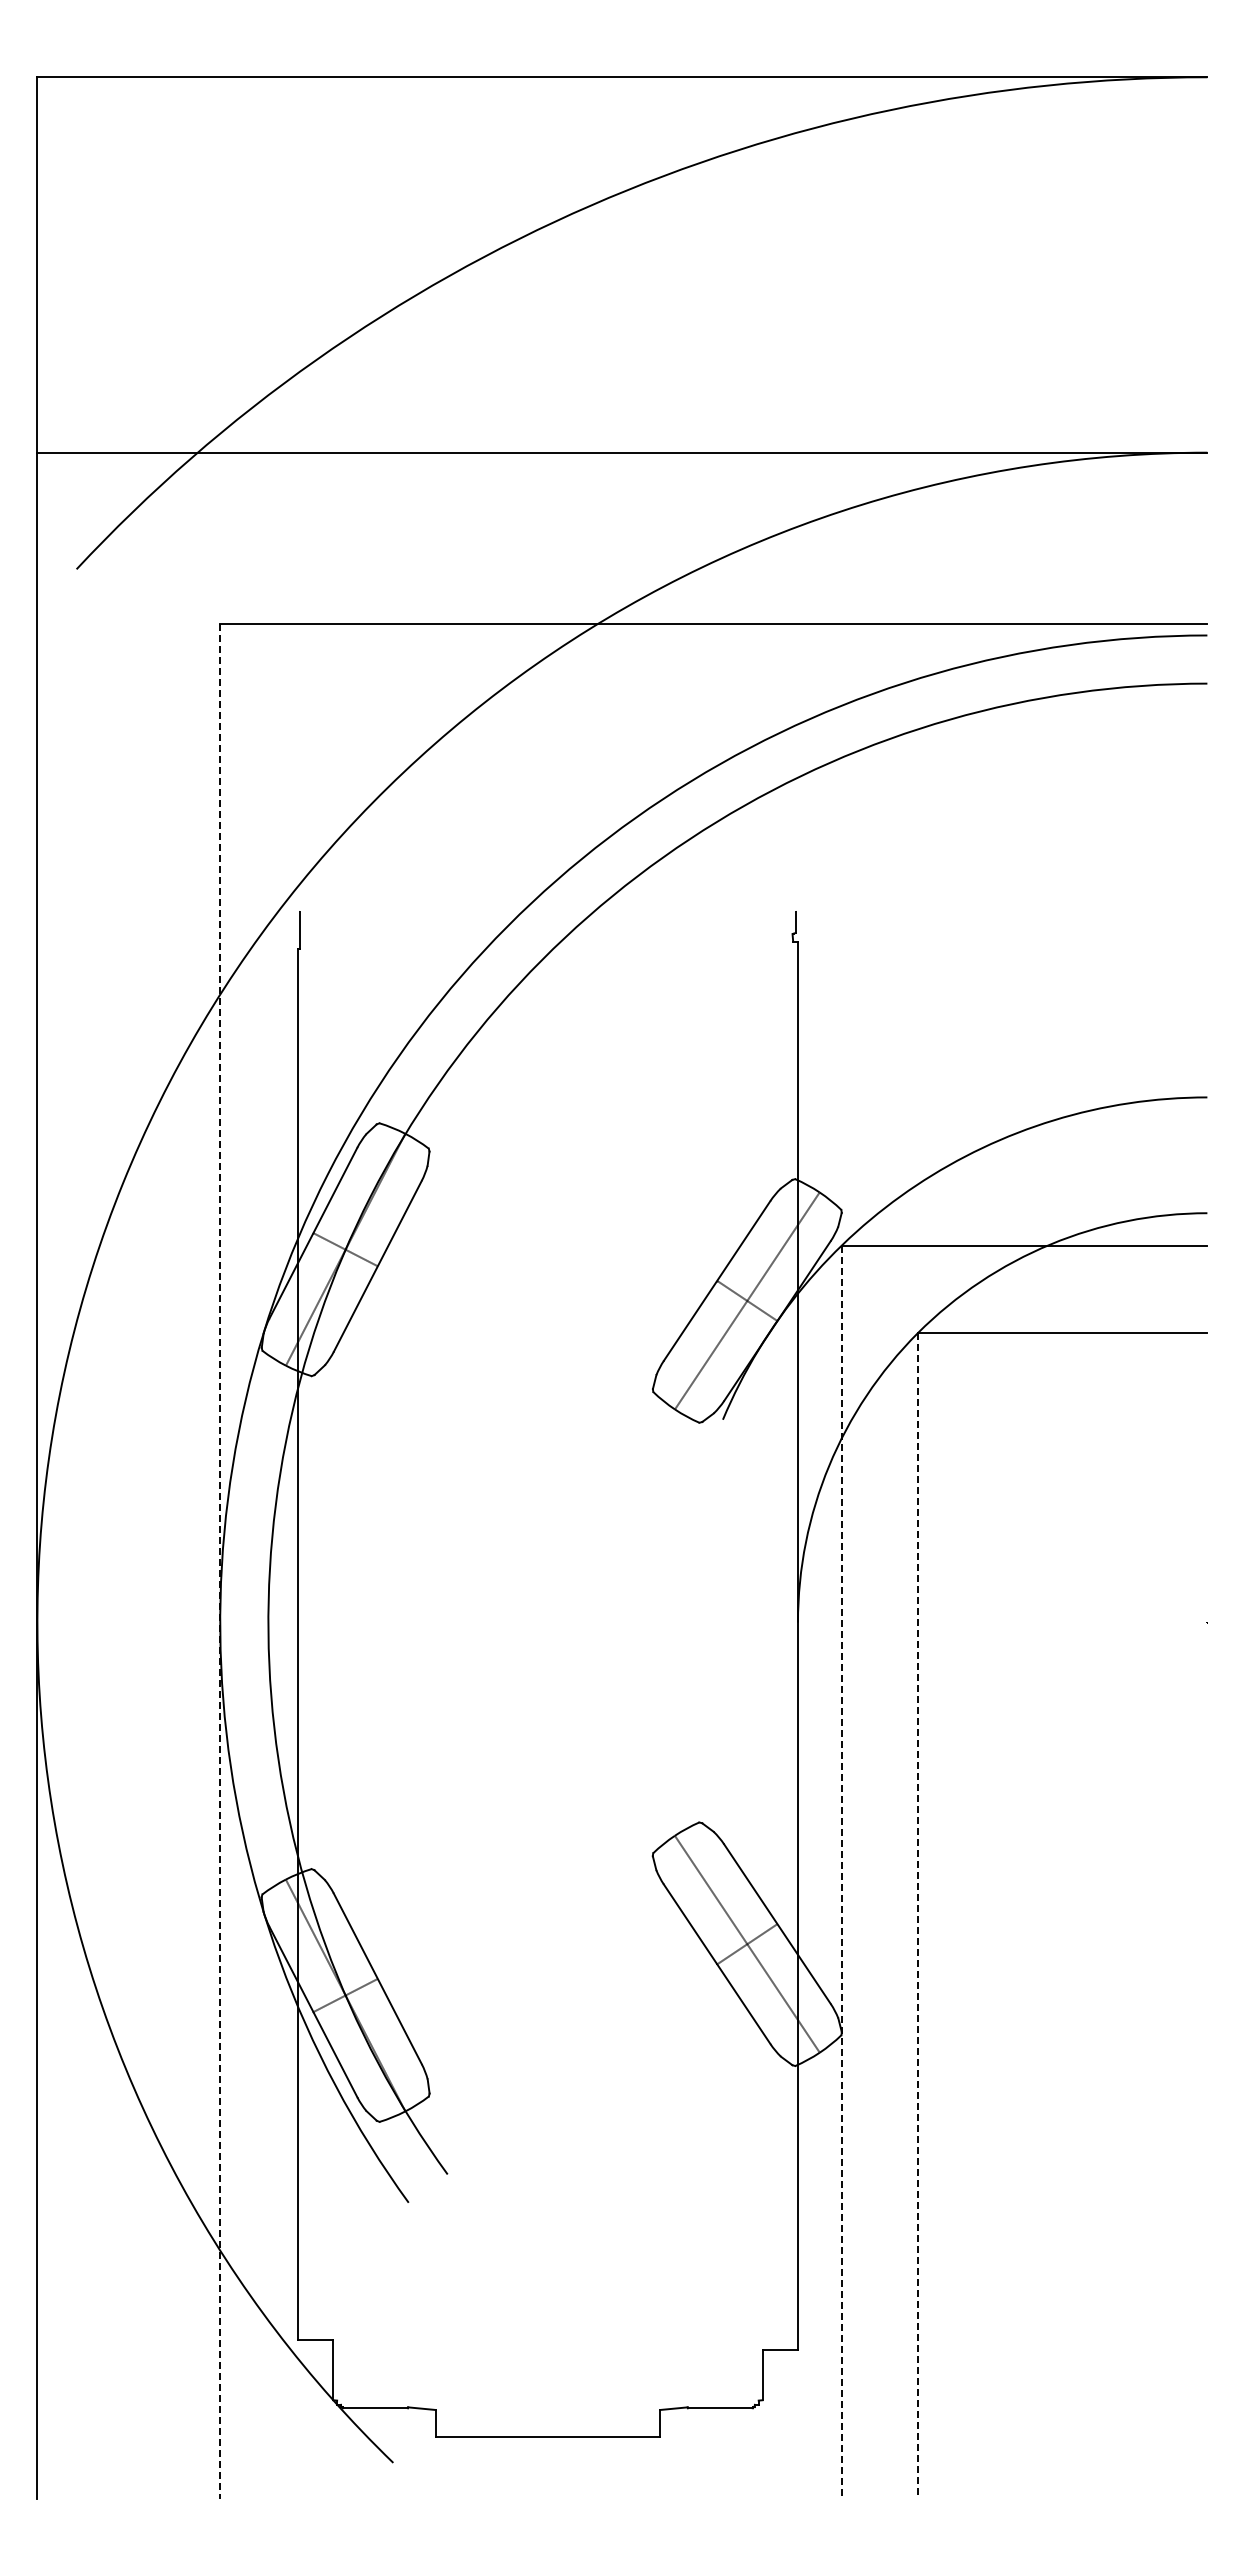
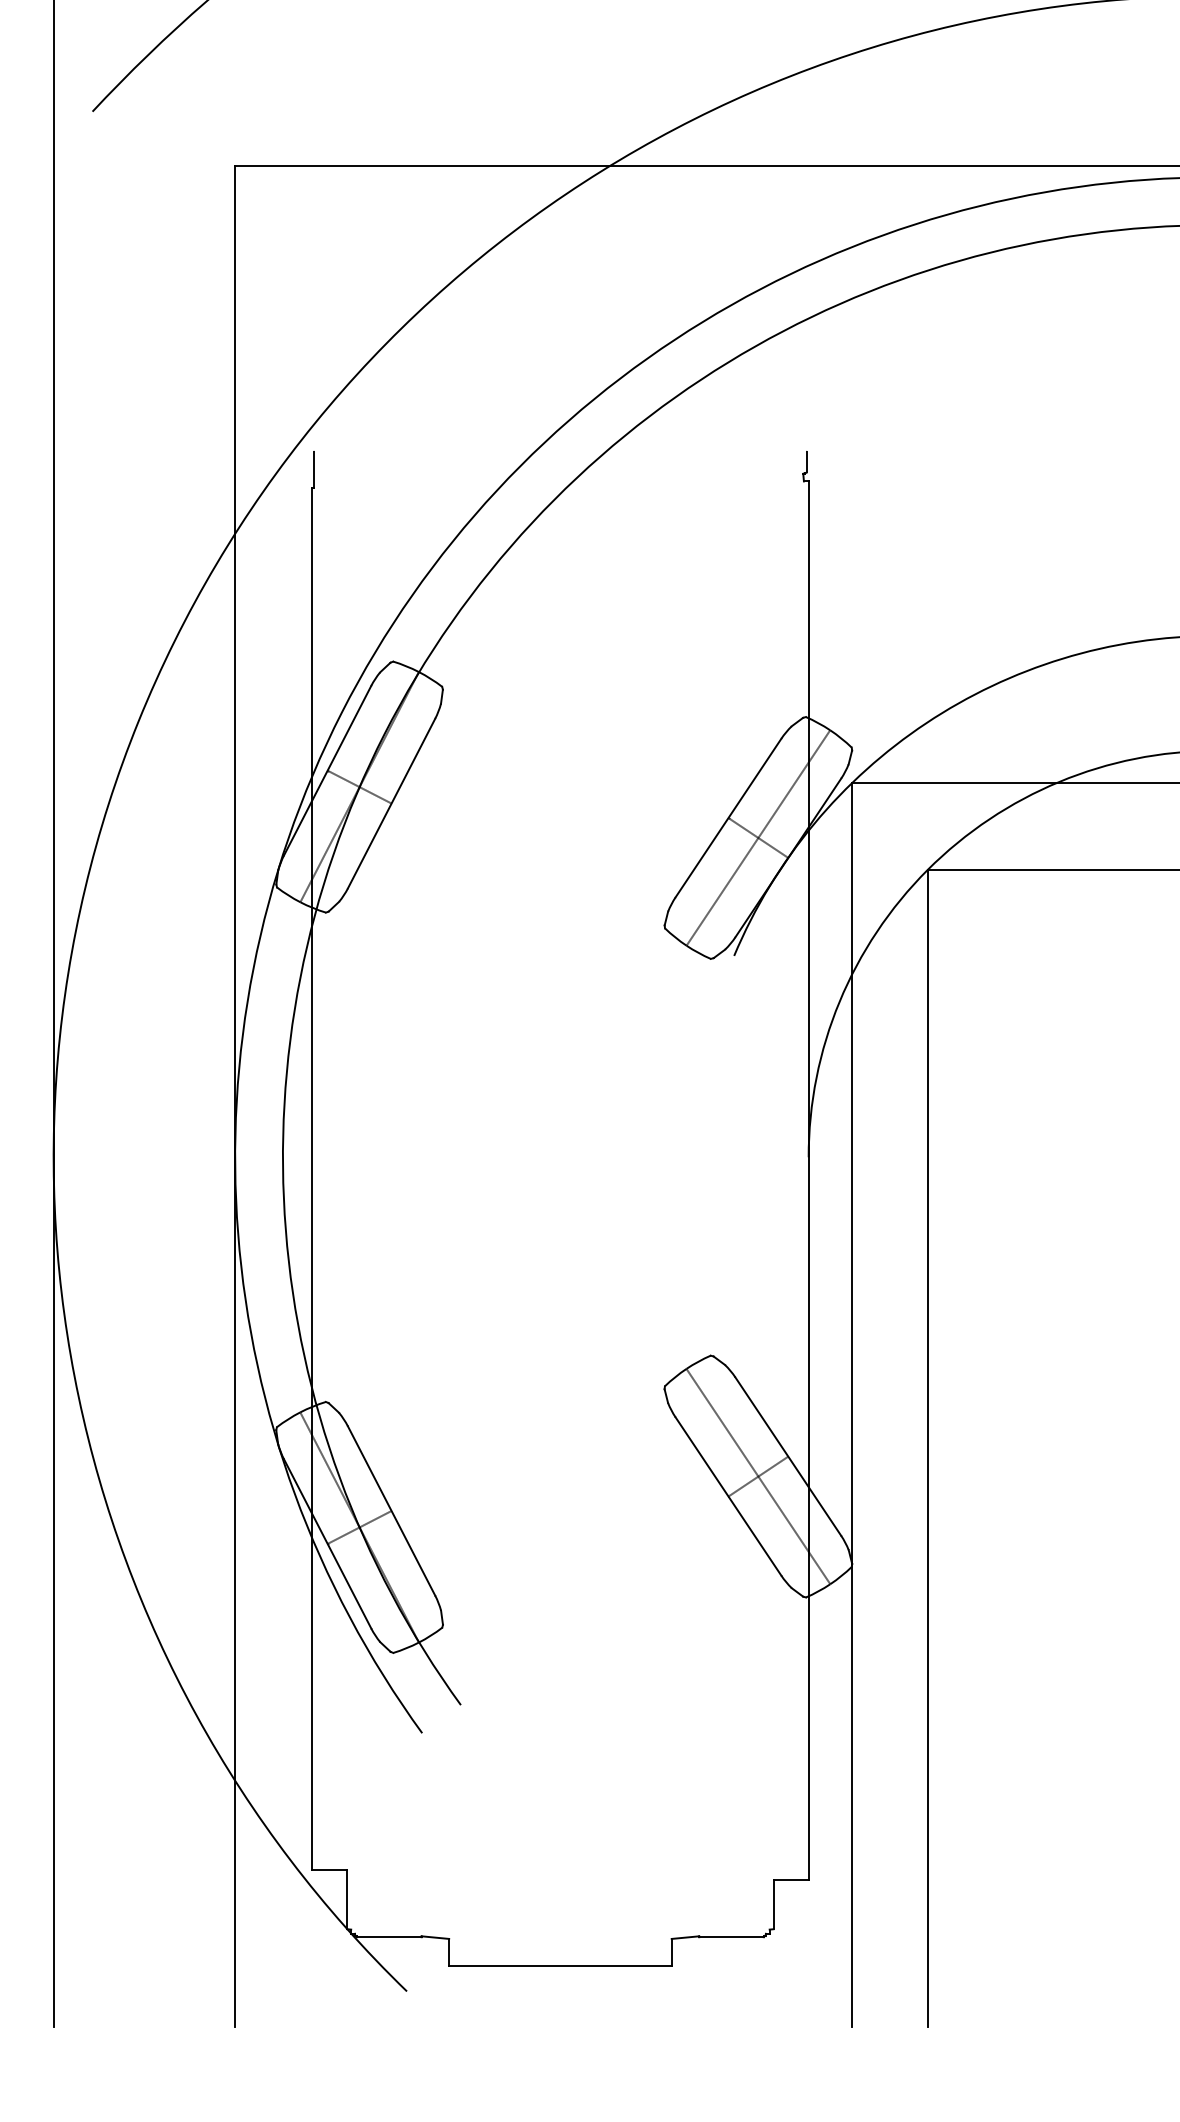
line: (220, 1561) -> (235, 1096), dashed -> solid
line: (841, 1872) -> (851, 1405), dashed -> solid
line: (917, 1915) -> (927, 1448), dashed -> solid

